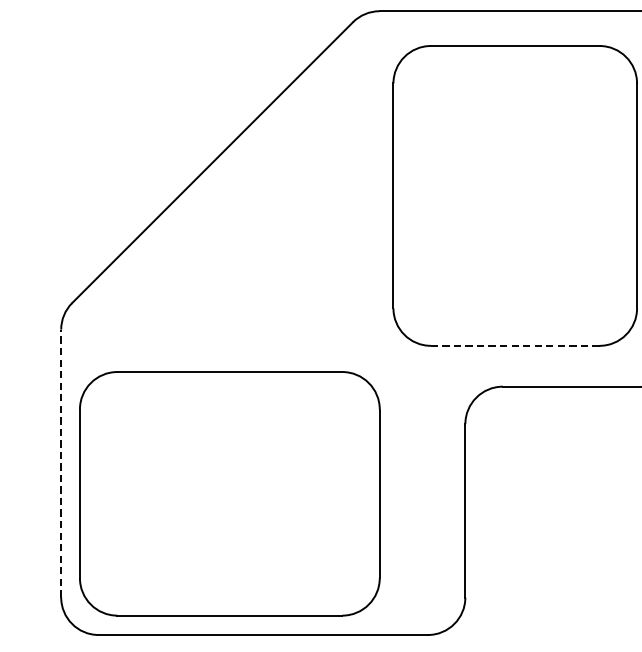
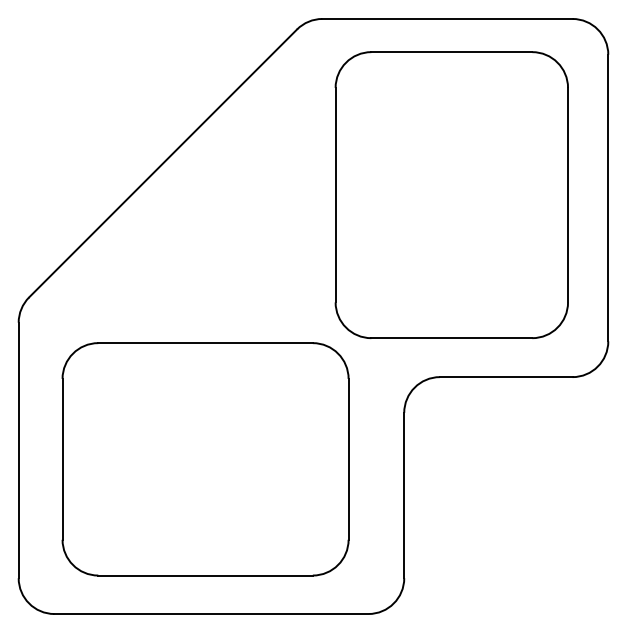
line: (514, 346) -> (451, 338), dashed -> solid
line: (61, 463) -> (18, 450), dashed -> solid
part: (229, 494) -> (205, 459), moved

